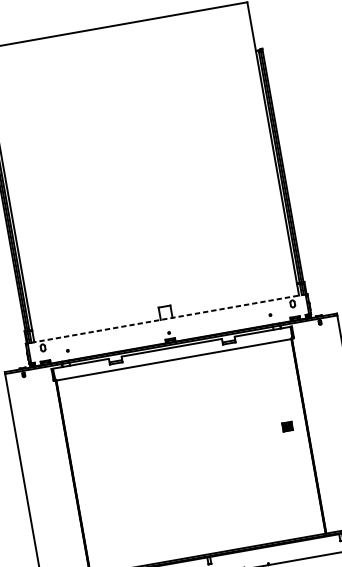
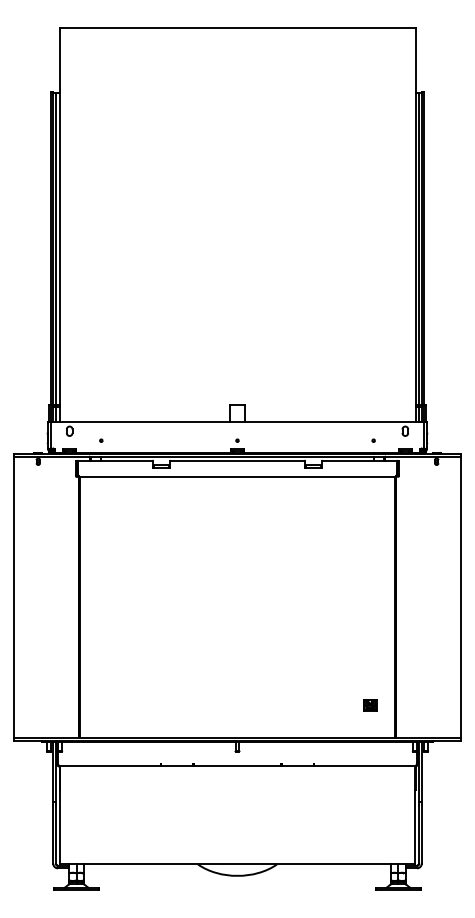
line: (167, 318) -> (238, 421), dashed -> solid
part: (287, 426) -> (370, 705), moved

